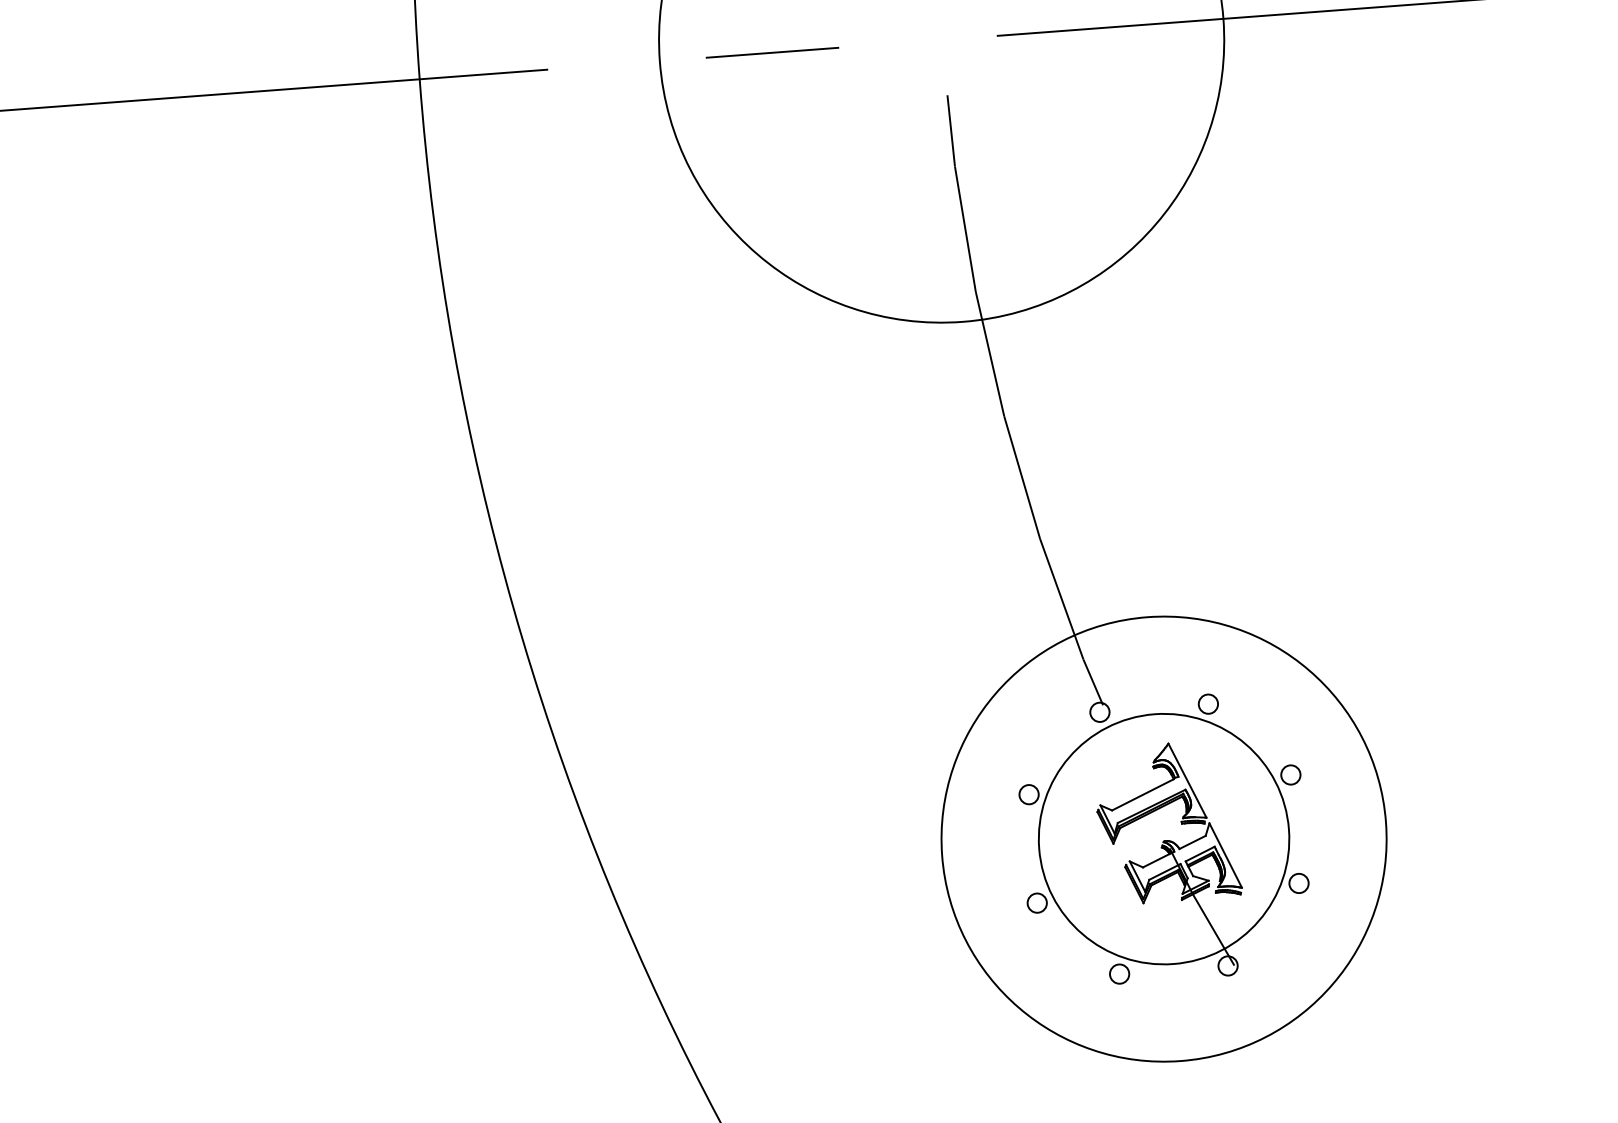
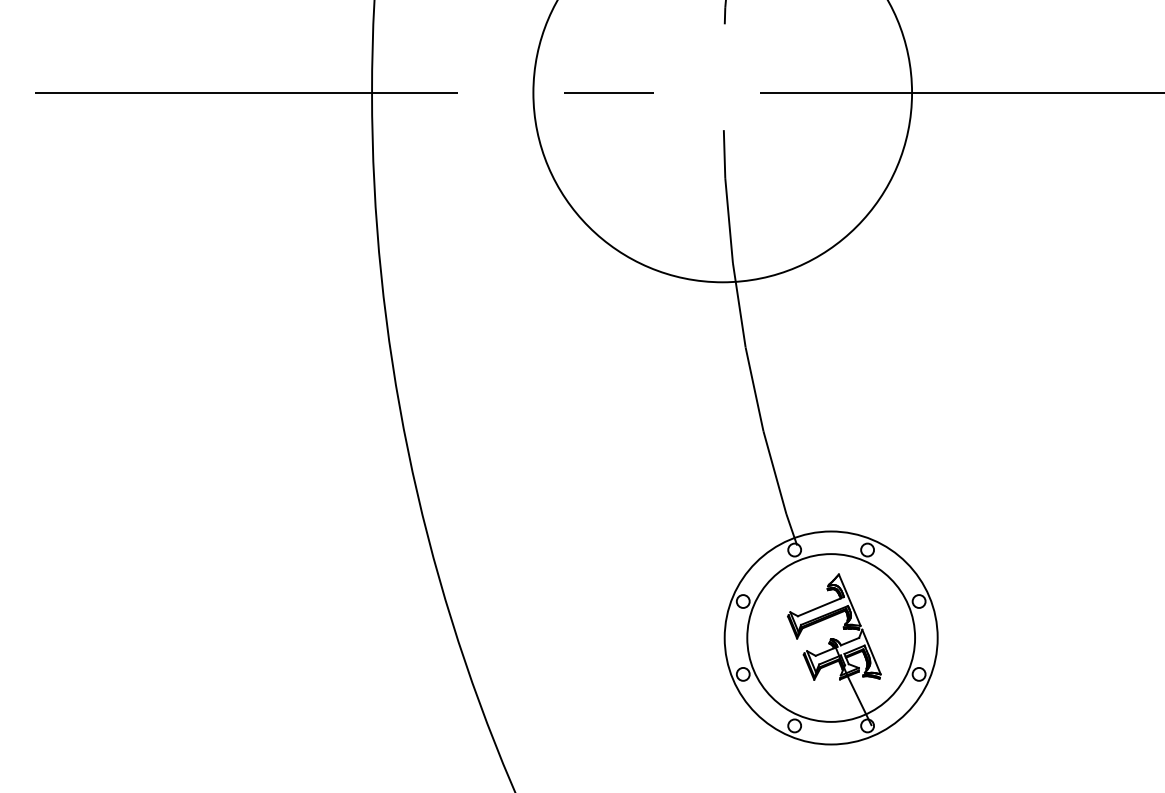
circle: (1162, 838) -> (830, 637), size x0.71

